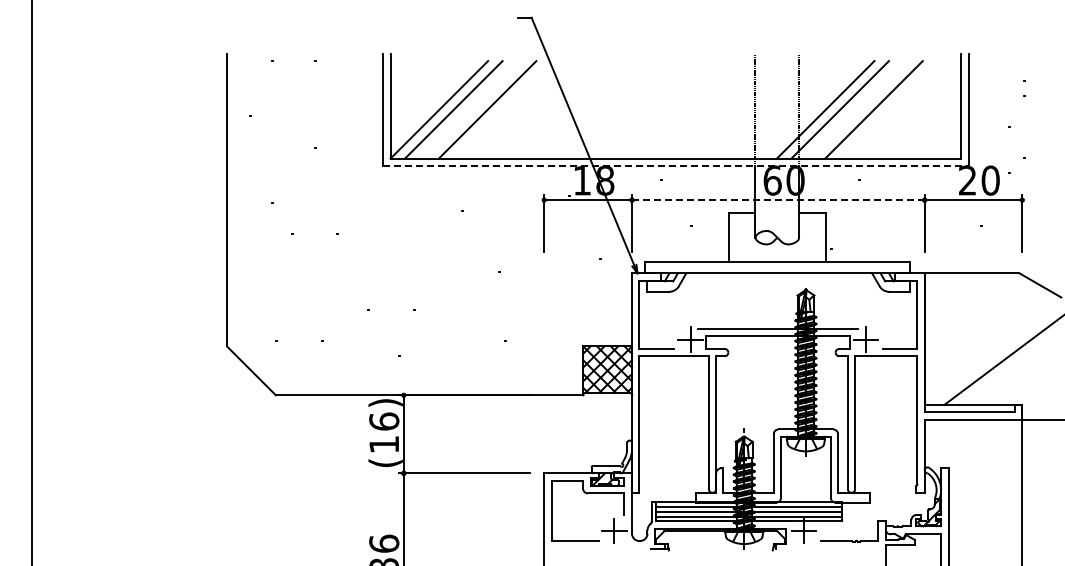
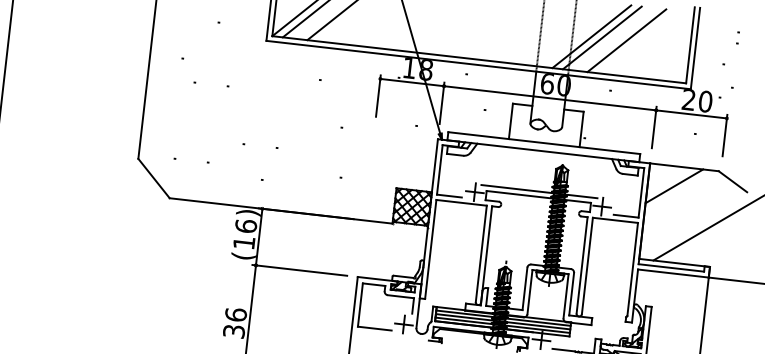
line: (675, 165) -> (478, 64), dashed -> solid
line: (778, 200) -> (550, 98), dashed -> solid
line: (960, 300) -> (673, 186), added

